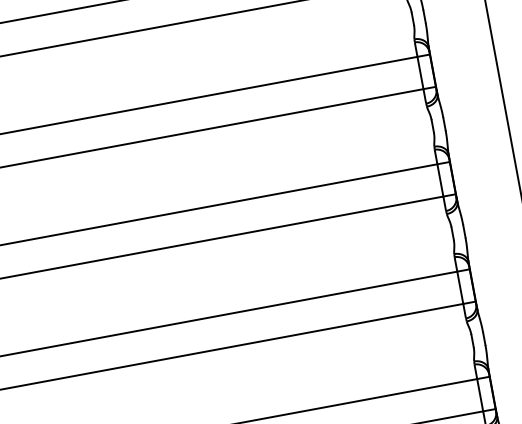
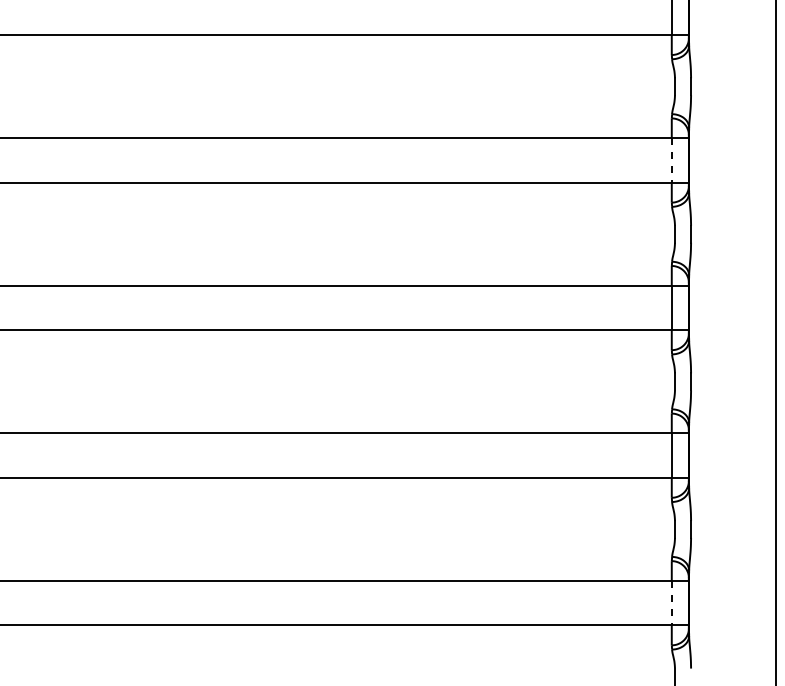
line: (420, 73) -> (671, 160), solid -> dashed
line: (480, 395) -> (671, 603), solid -> dashed

